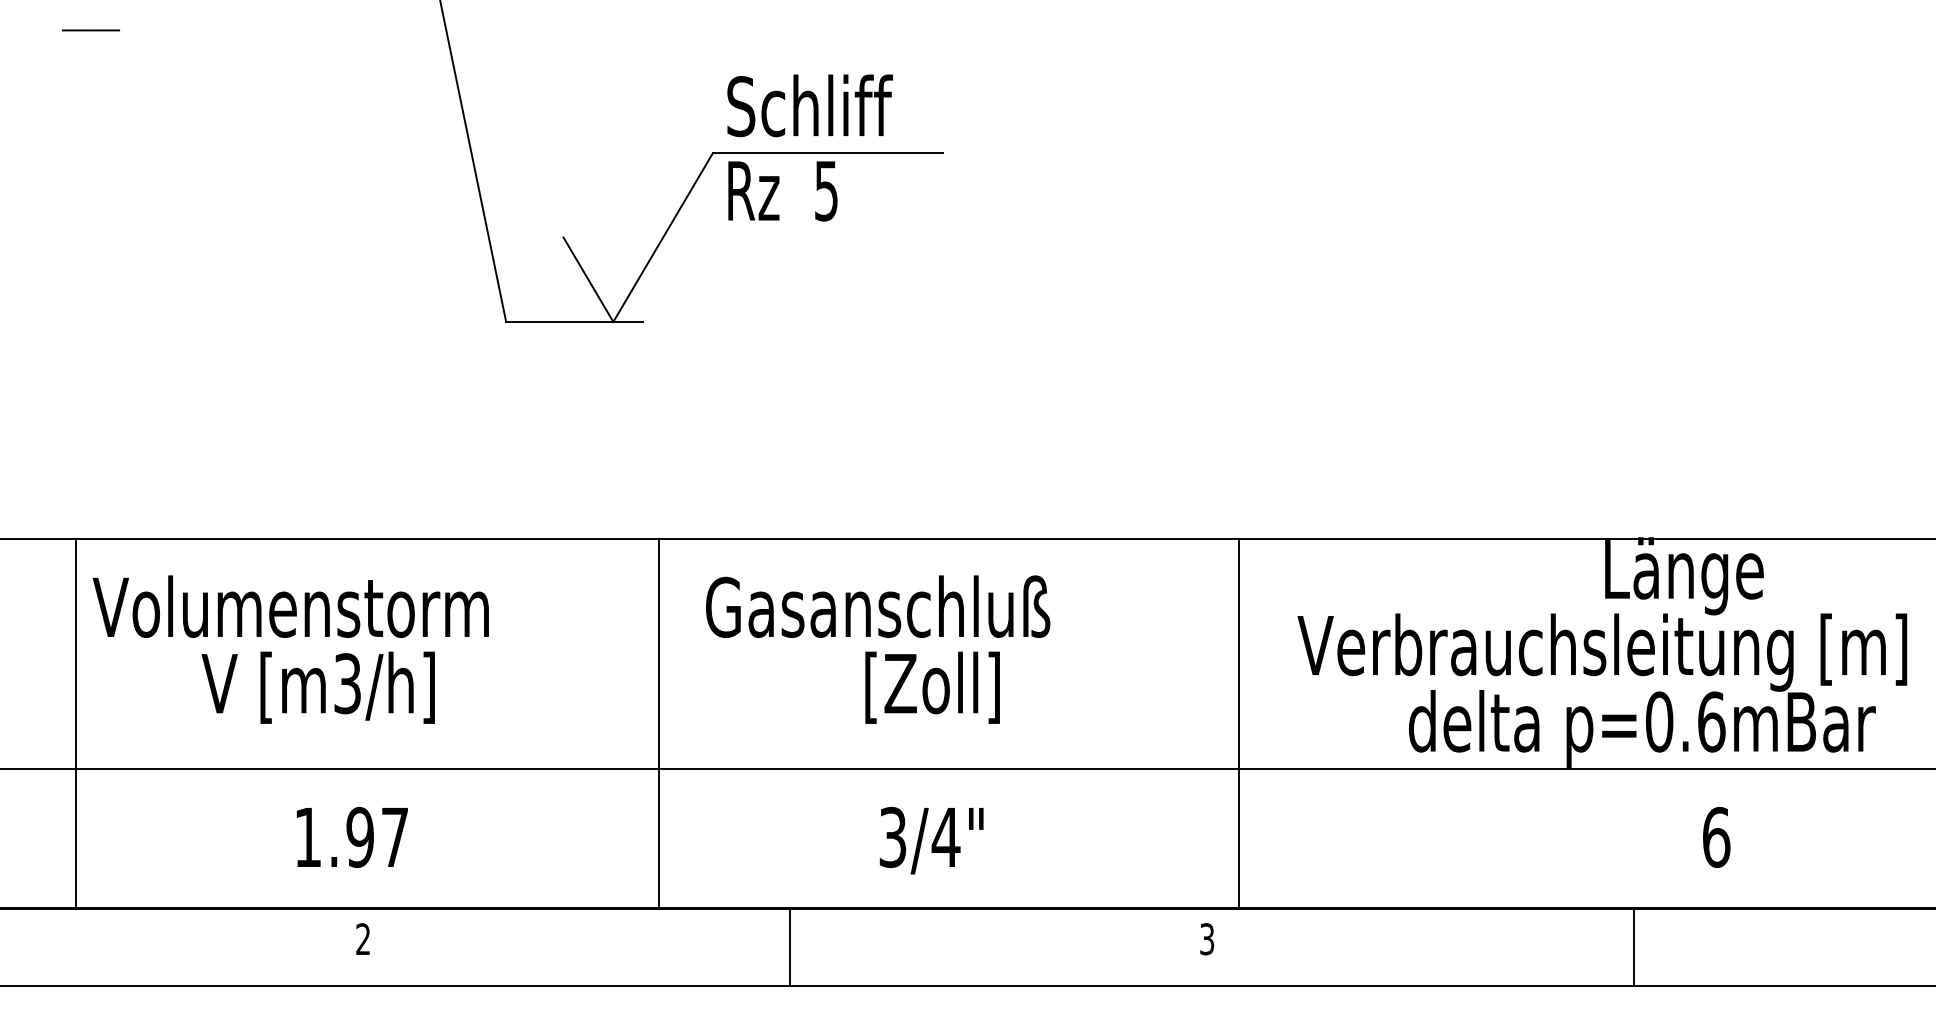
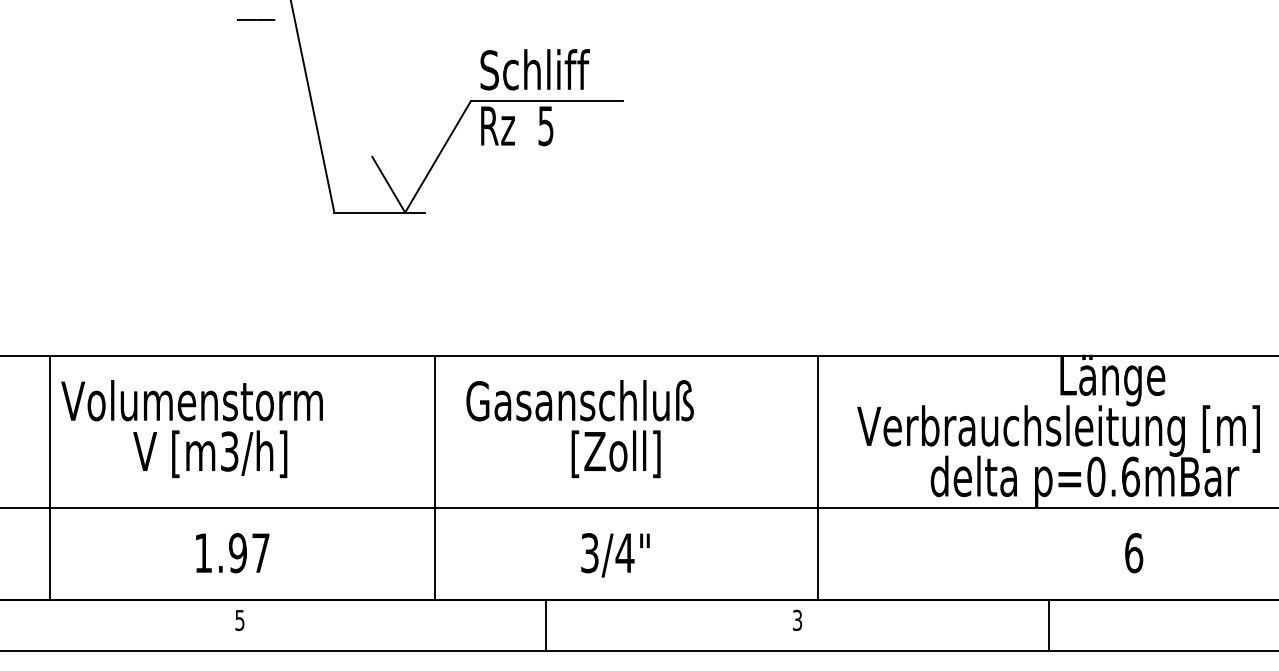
line: (91, 29) -> (256, 19), moved
text: (362, 939) -> (239, 620), 2 -> 5
line: (790, 946) -> (546, 625), moved
line: (1633, 946) -> (1048, 625), moved

